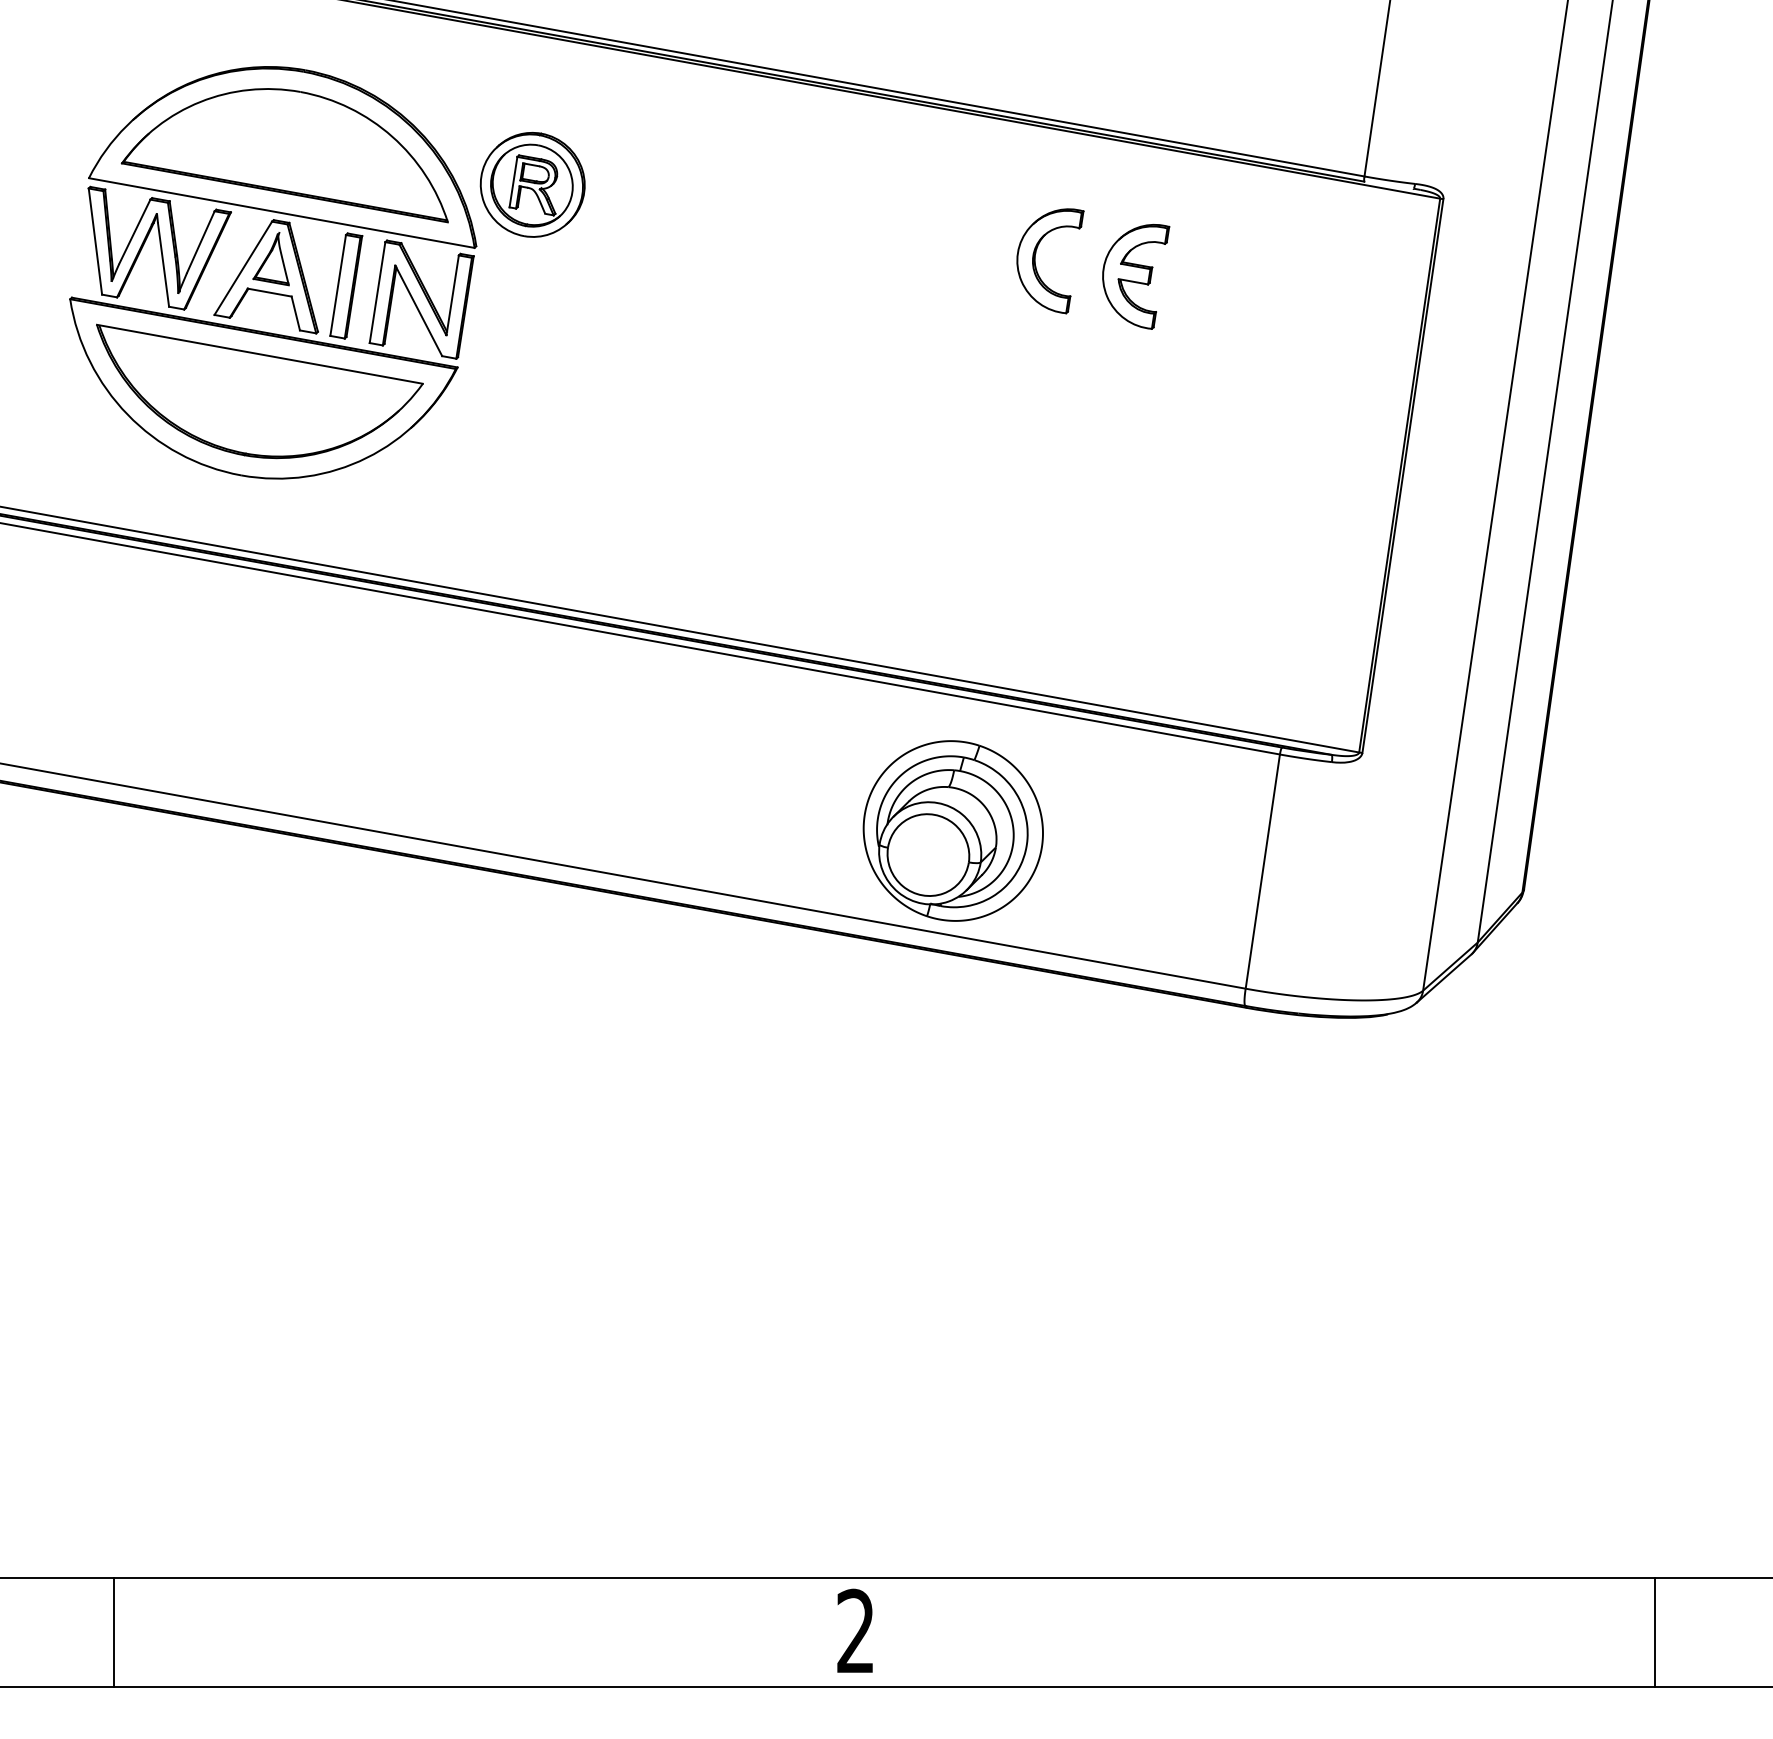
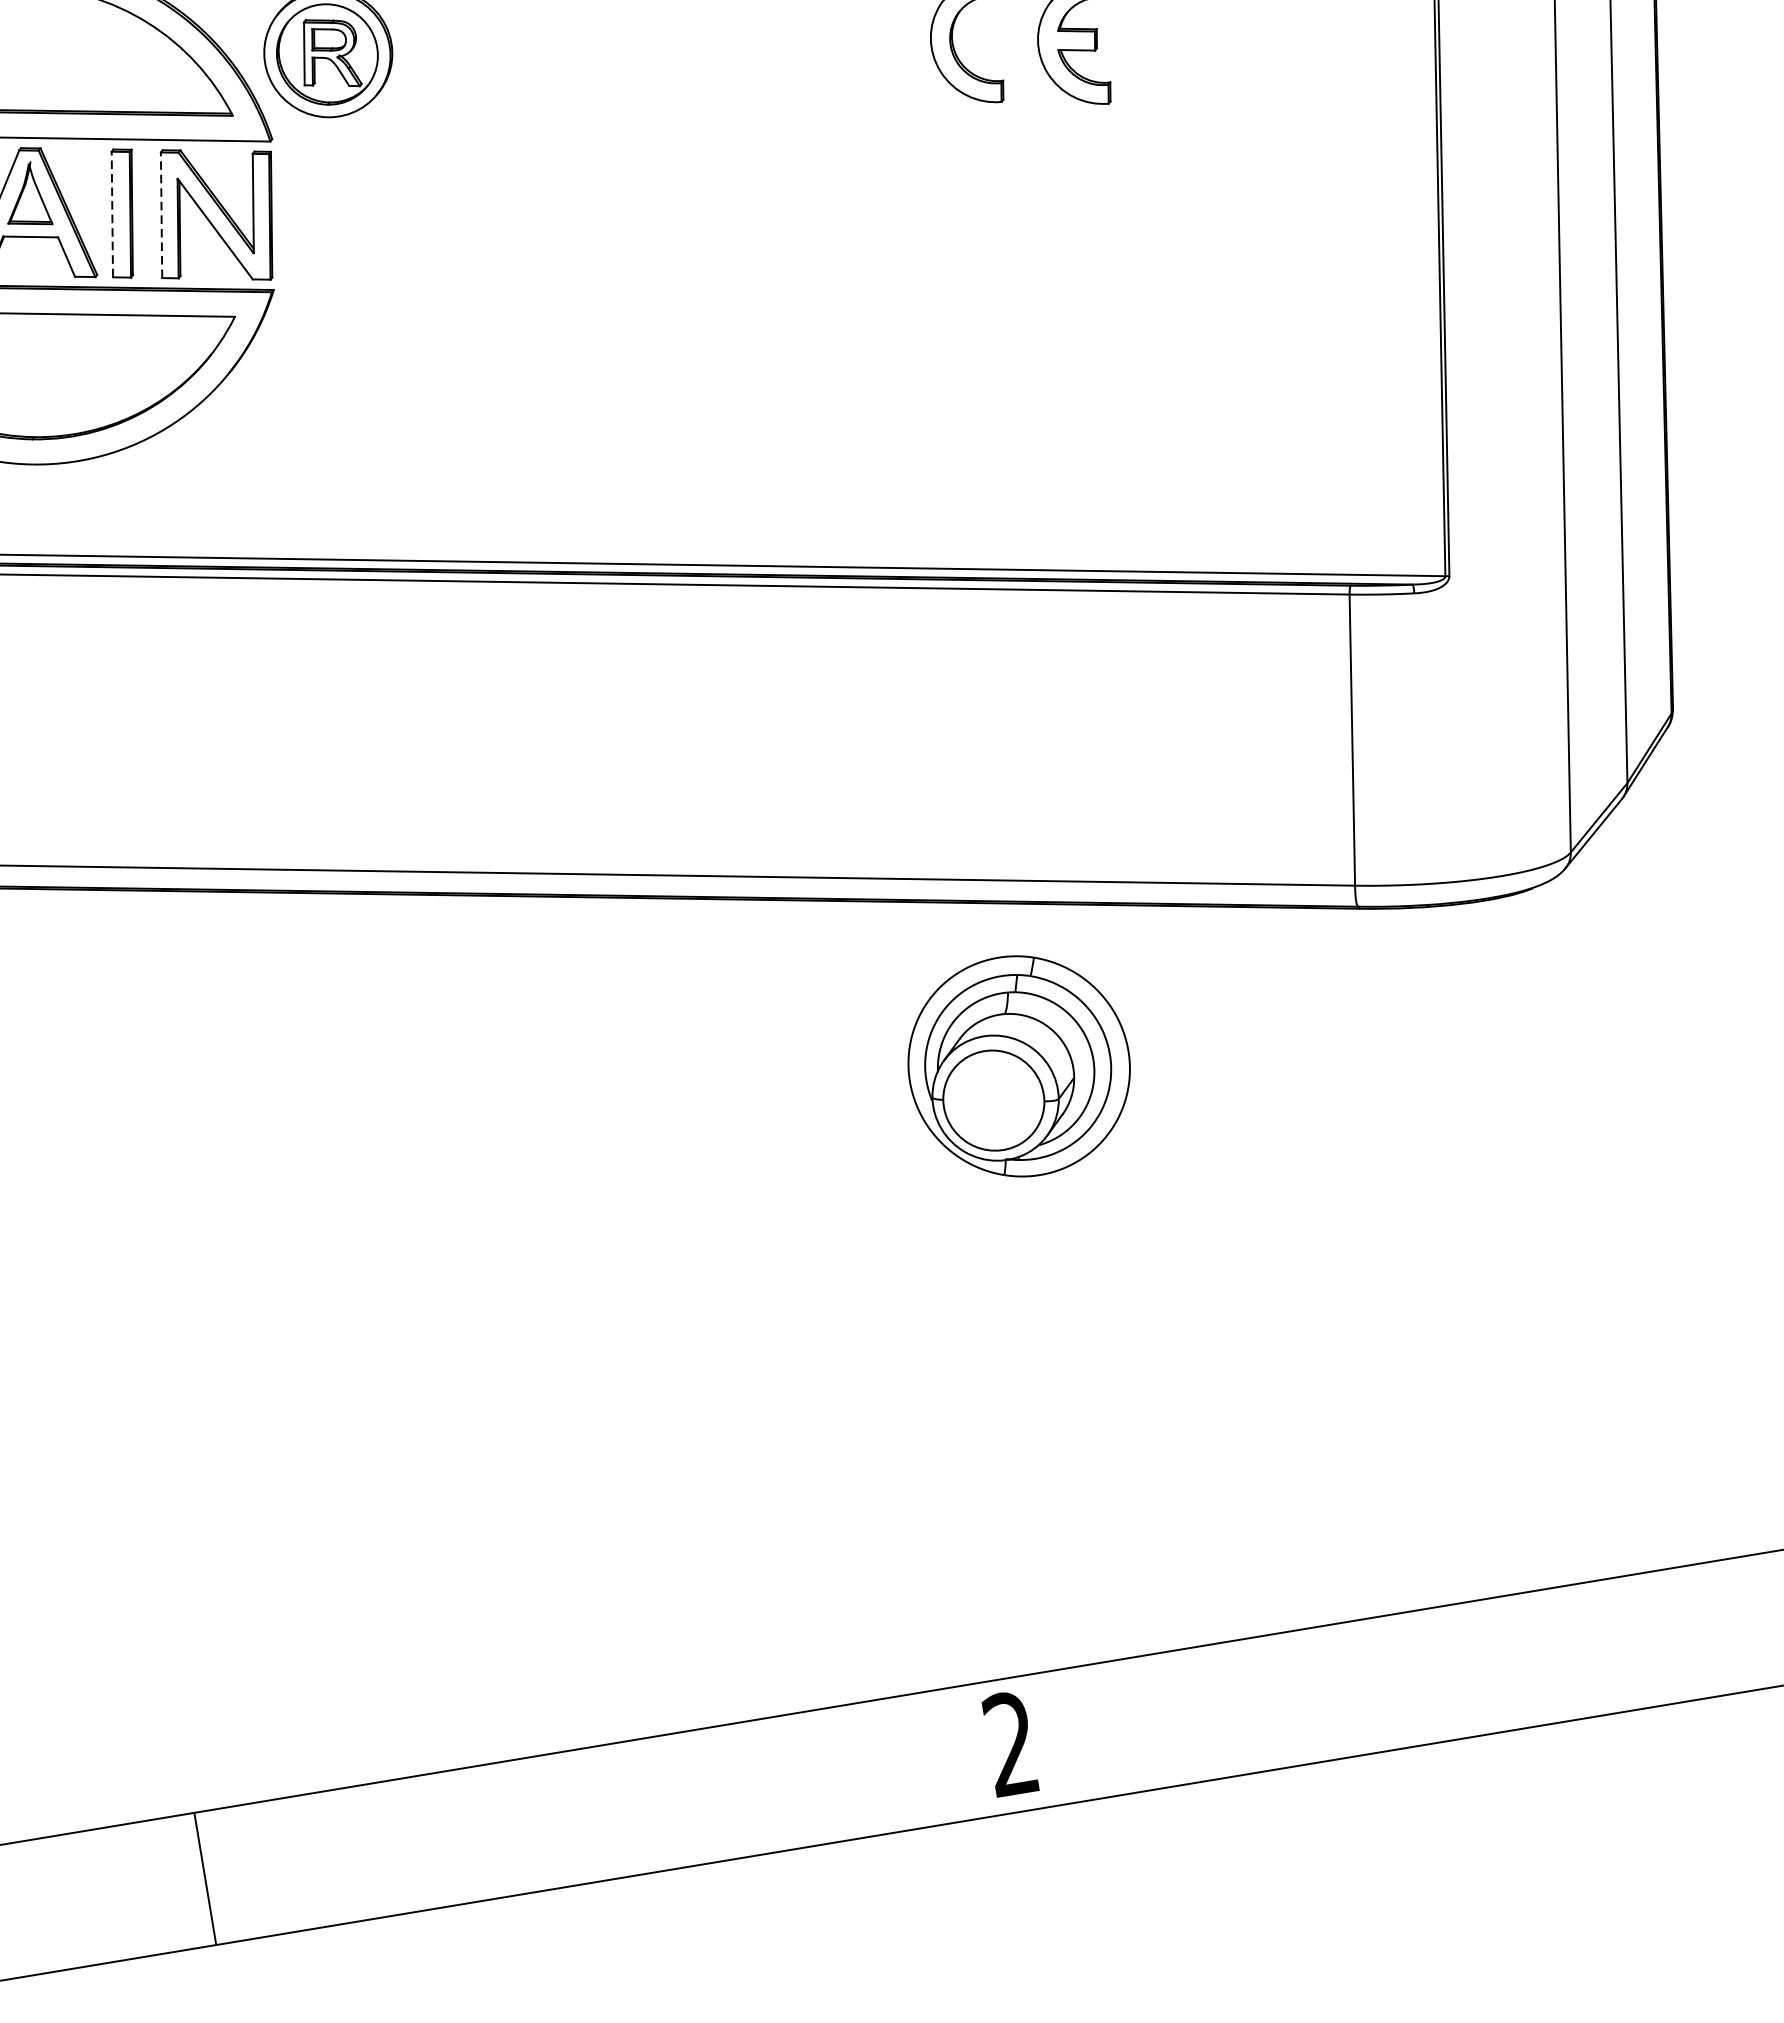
line: (338, 284) -> (112, 213), solid -> dashed
line: (377, 292) -> (161, 215), solid -> dashed
part: (952, 830) -> (1018, 1065), moved
line: (113, 1632) -> (204, 1878), moved

